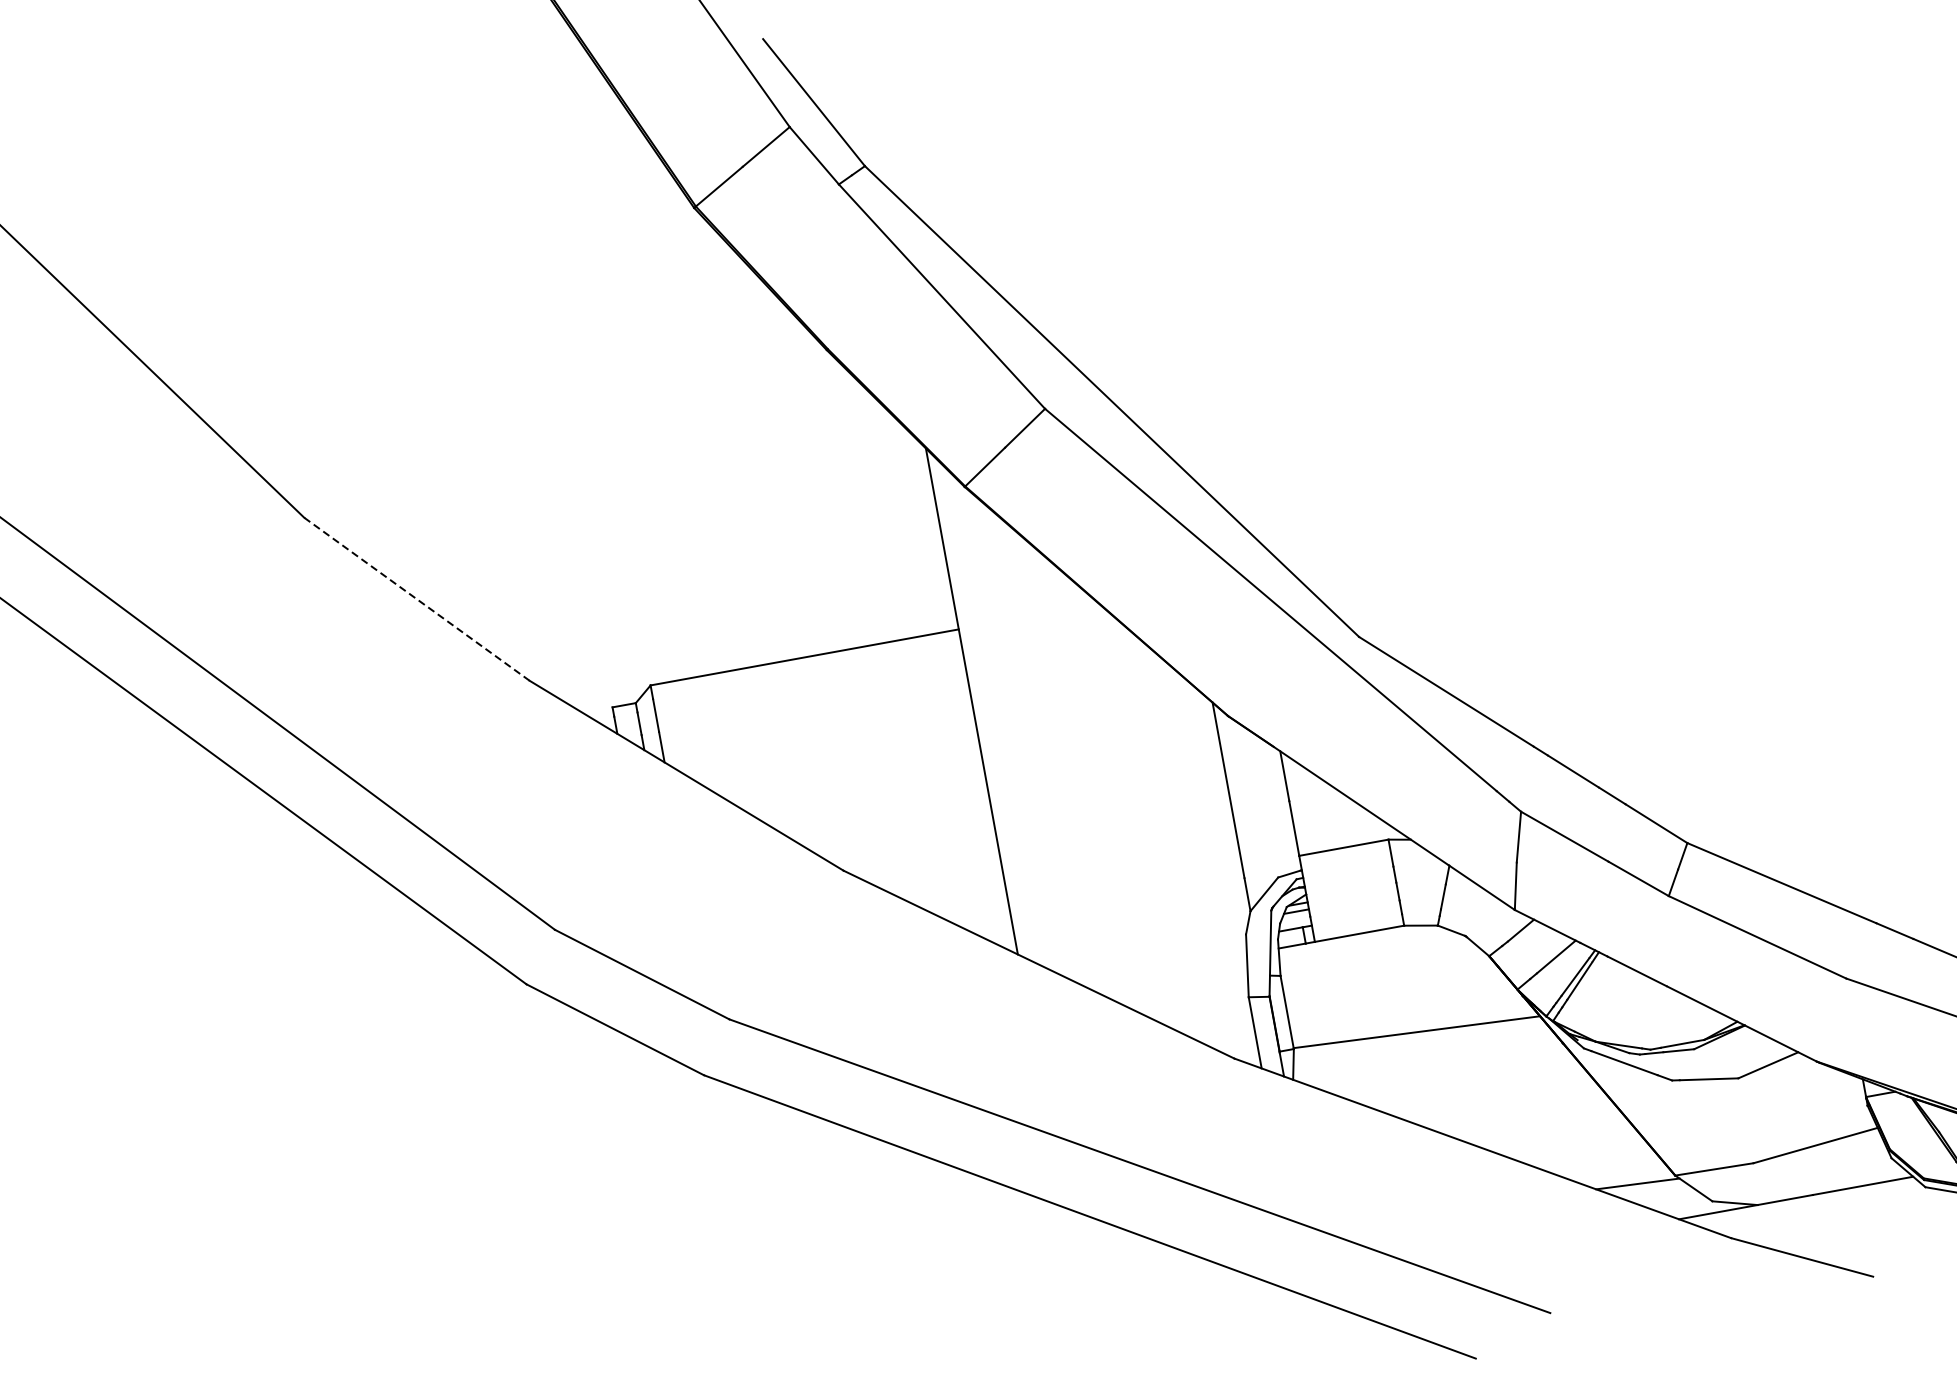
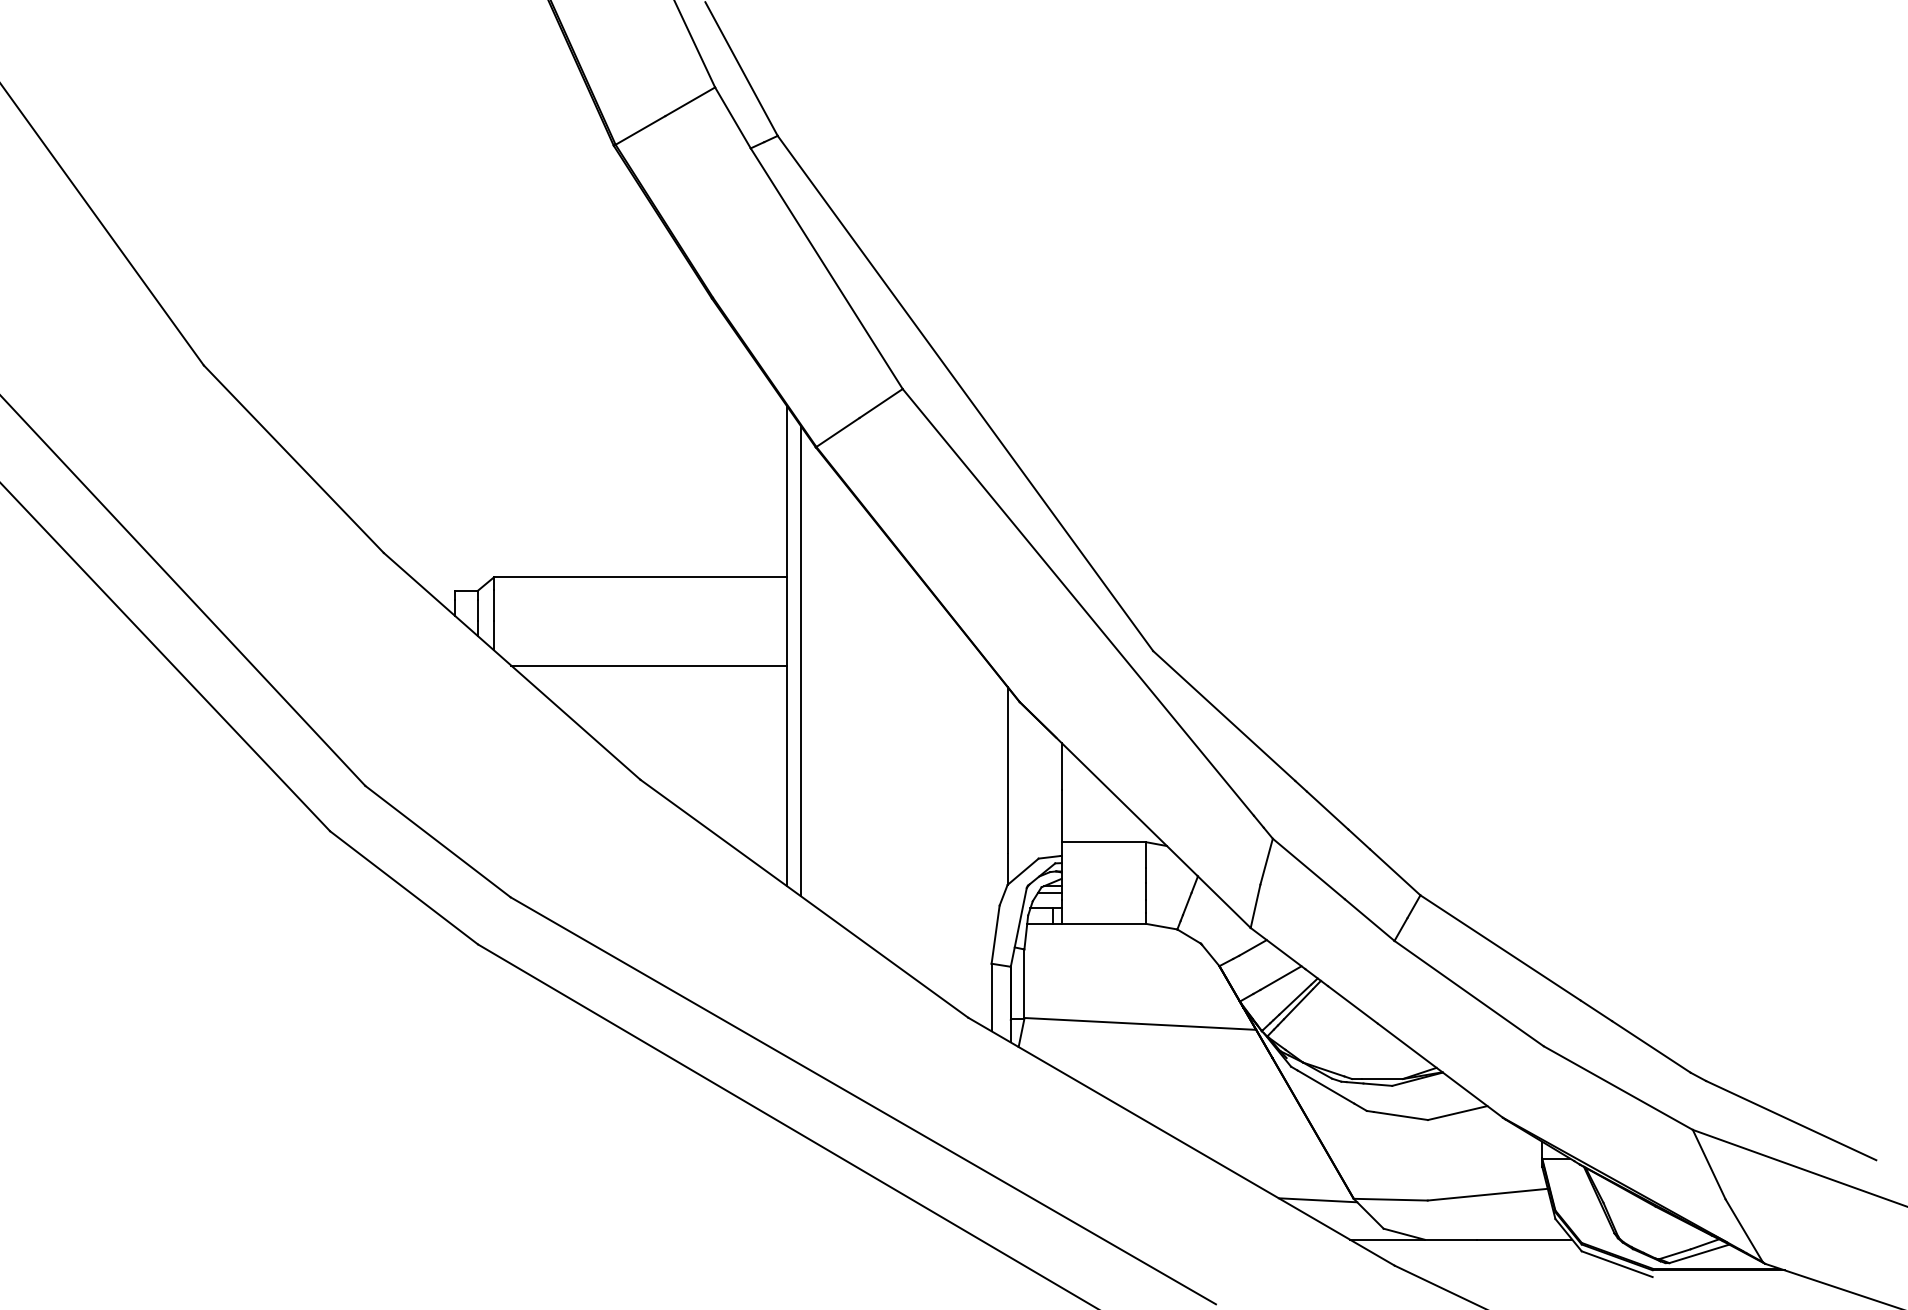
line: (416, 599) -> (293, 459), dashed -> solid
line: (990, 715) -> (801, 661), added
line: (830, 748) -> (648, 665), added

